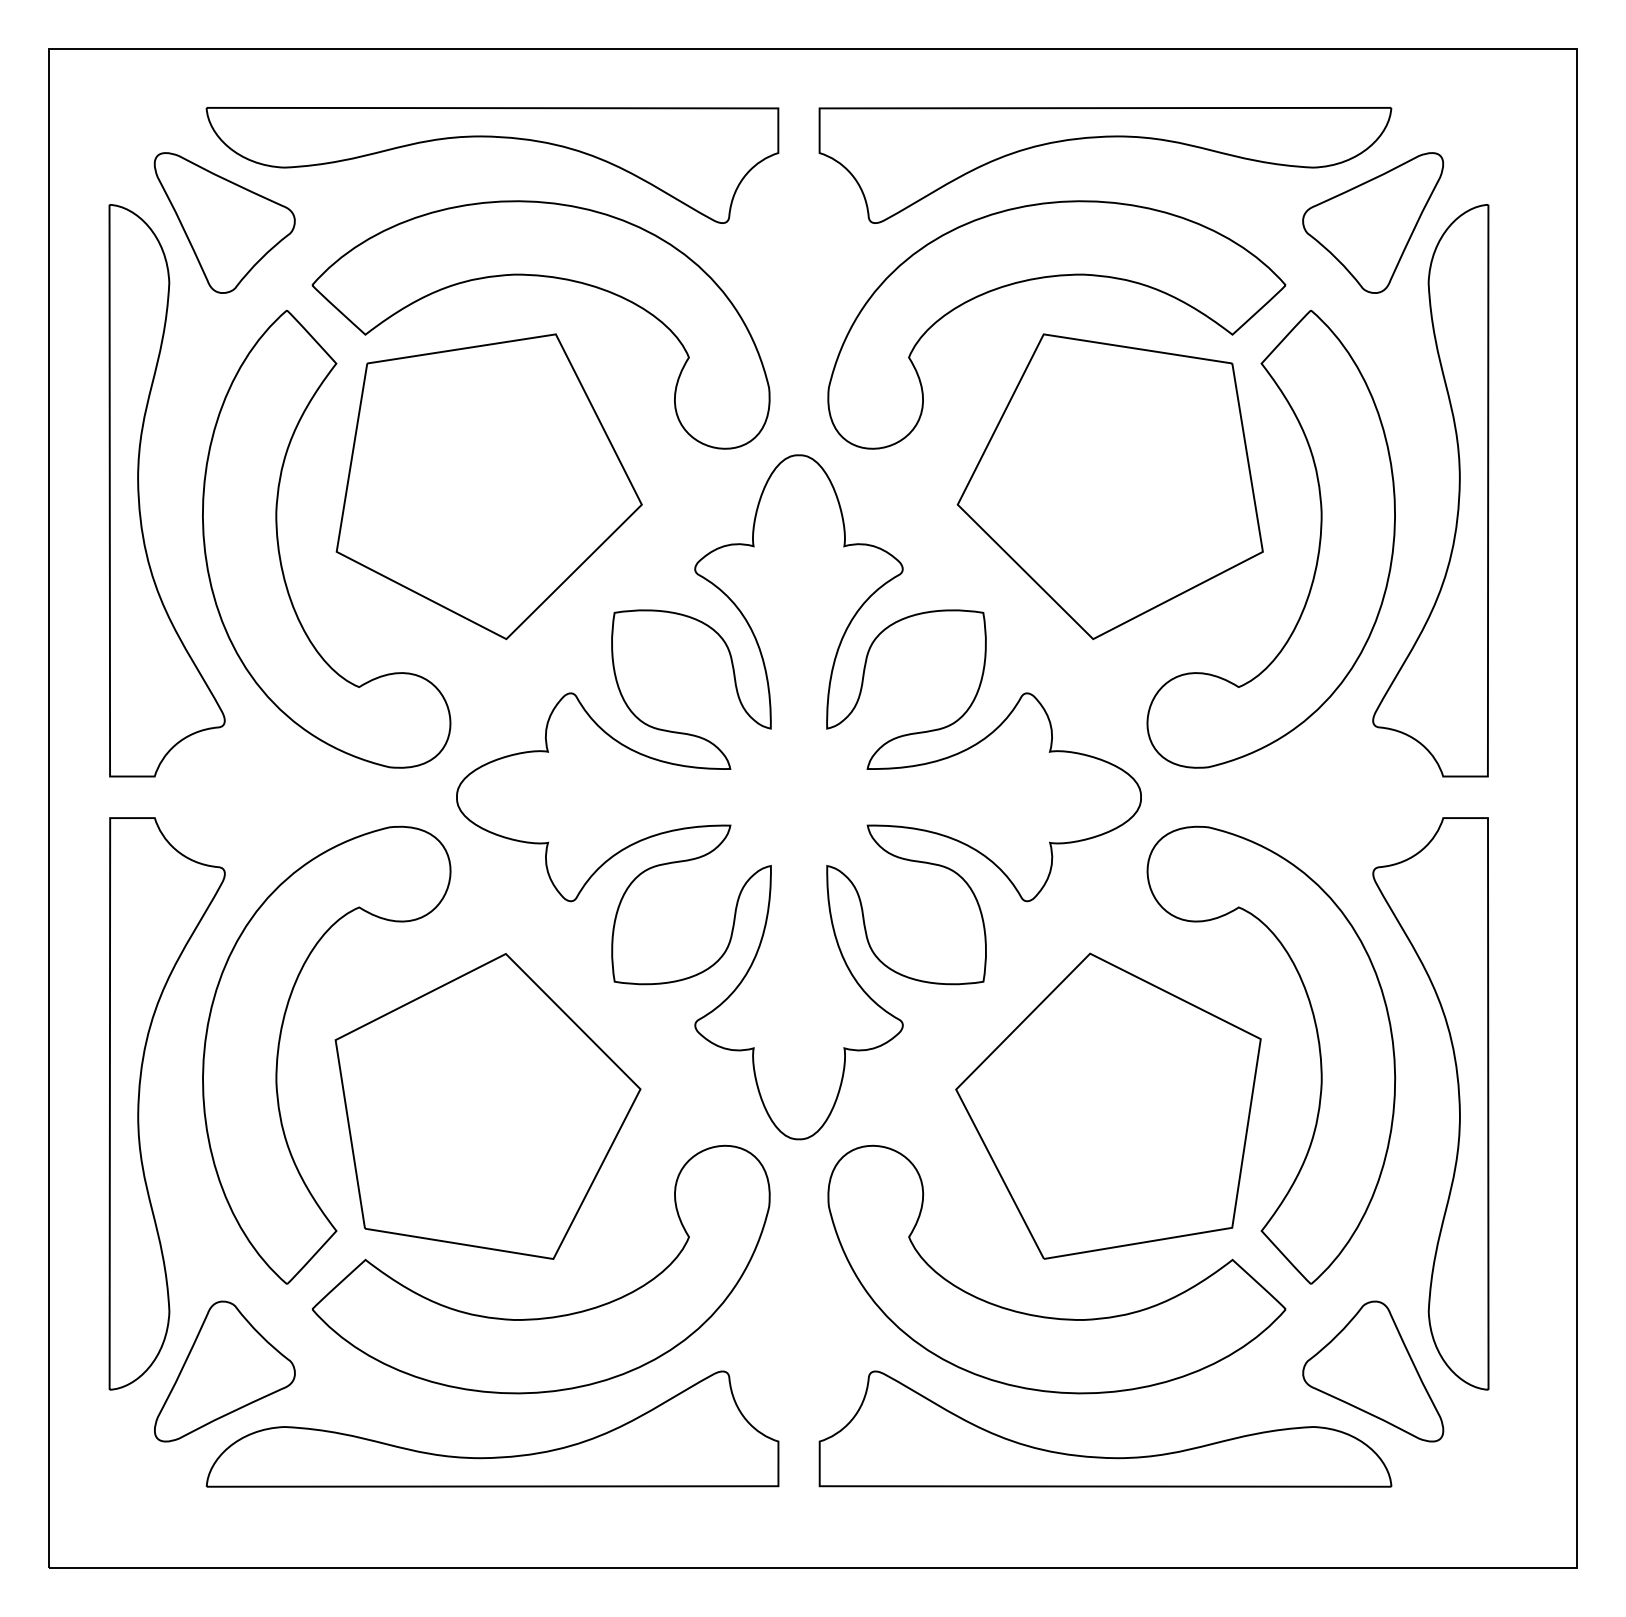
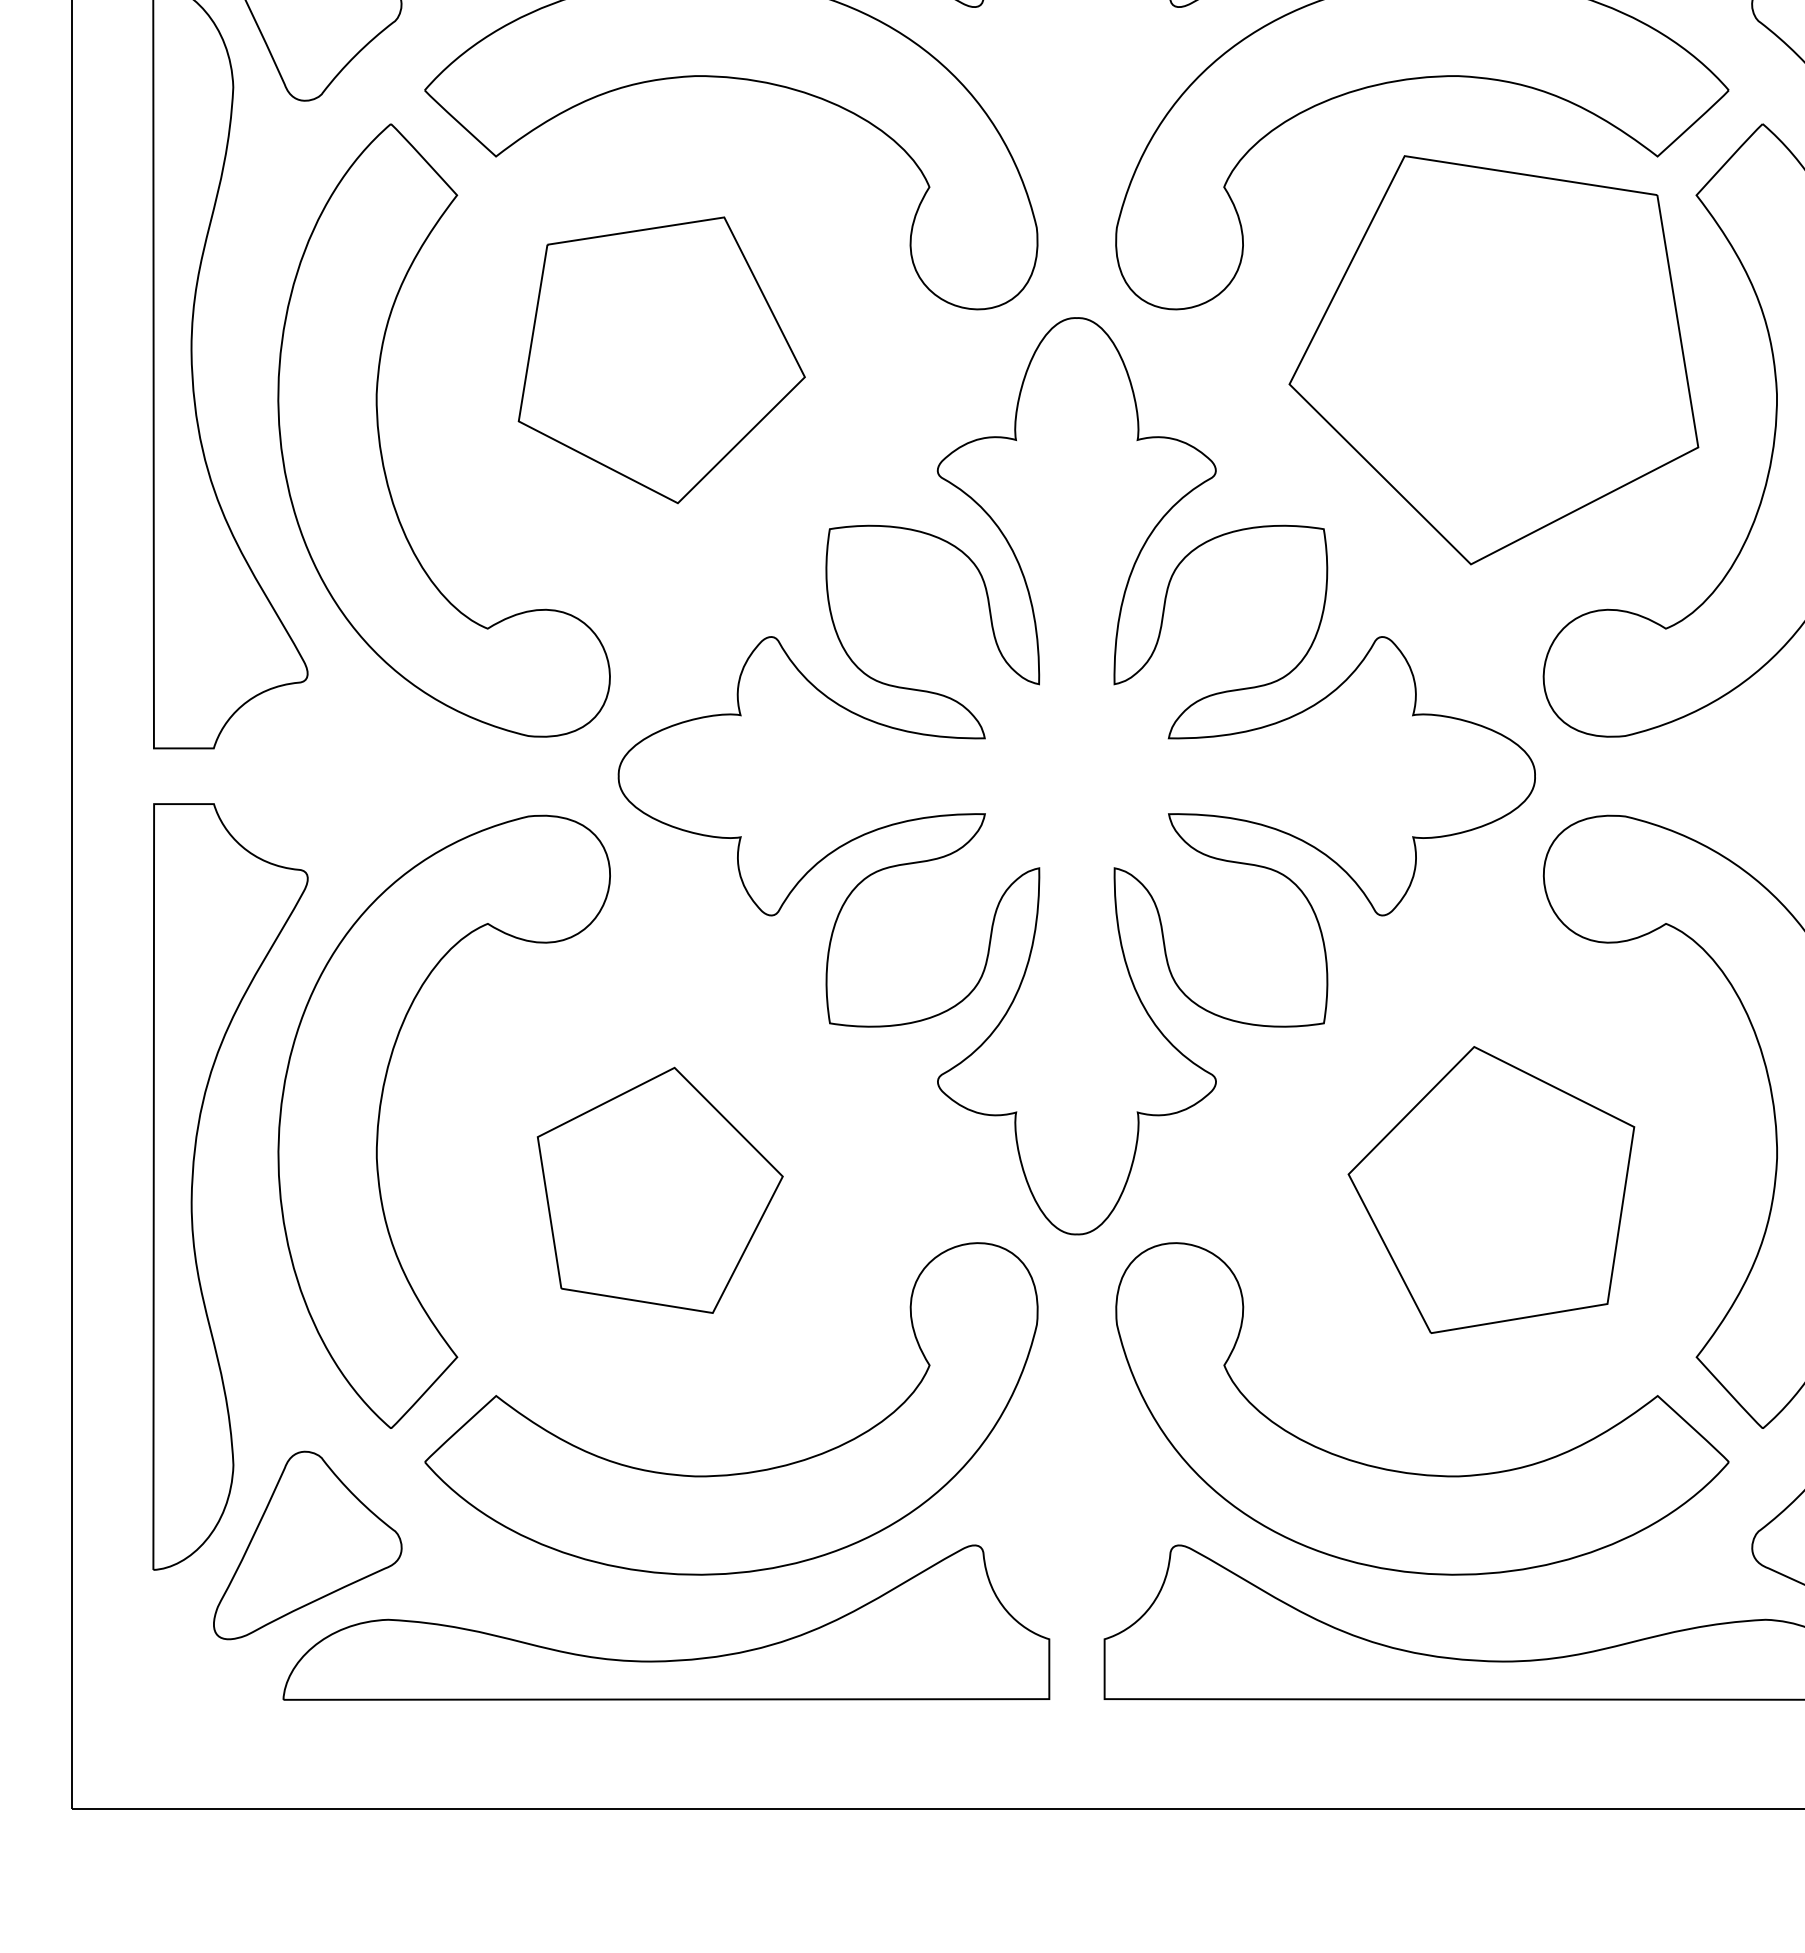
part: (488, 486) -> (660, 359), size x0.7
part: (1108, 1105) -> (1491, 1189), size x0.7
part: (487, 1106) -> (659, 1190), size x0.6

